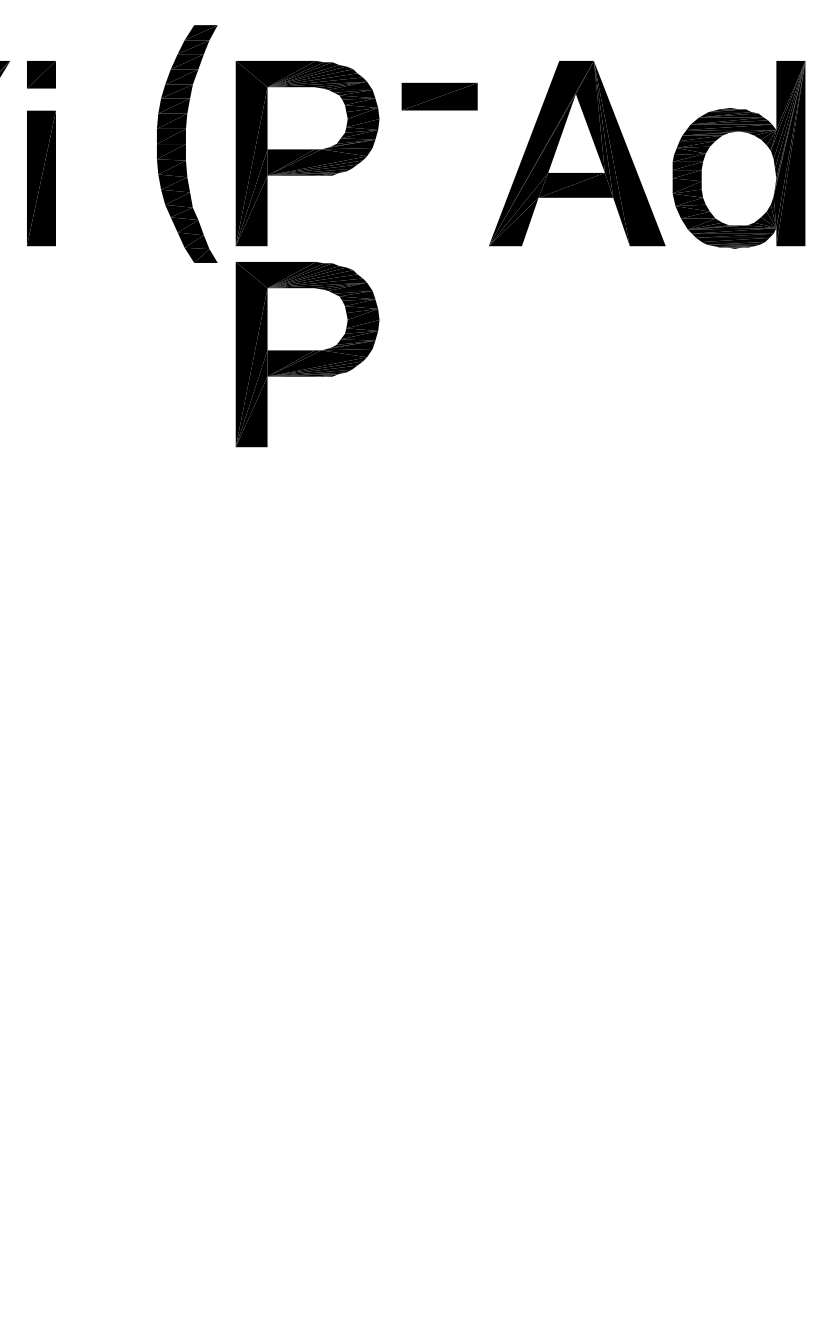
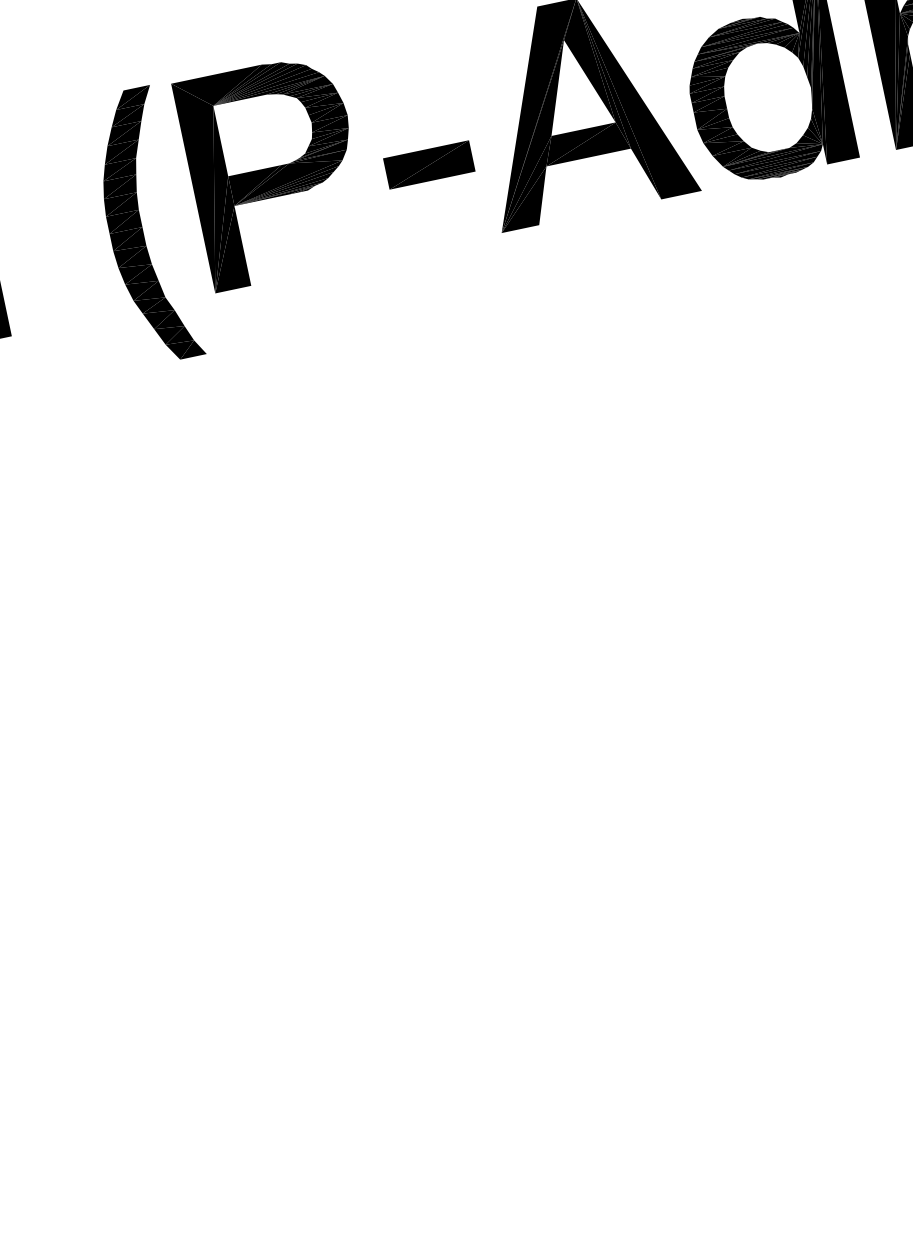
part: (439, 96) -> (429, 164), moved
part: (187, 143) -> (144, 226), moved
part: (307, 354) -> (322, 398), removed

